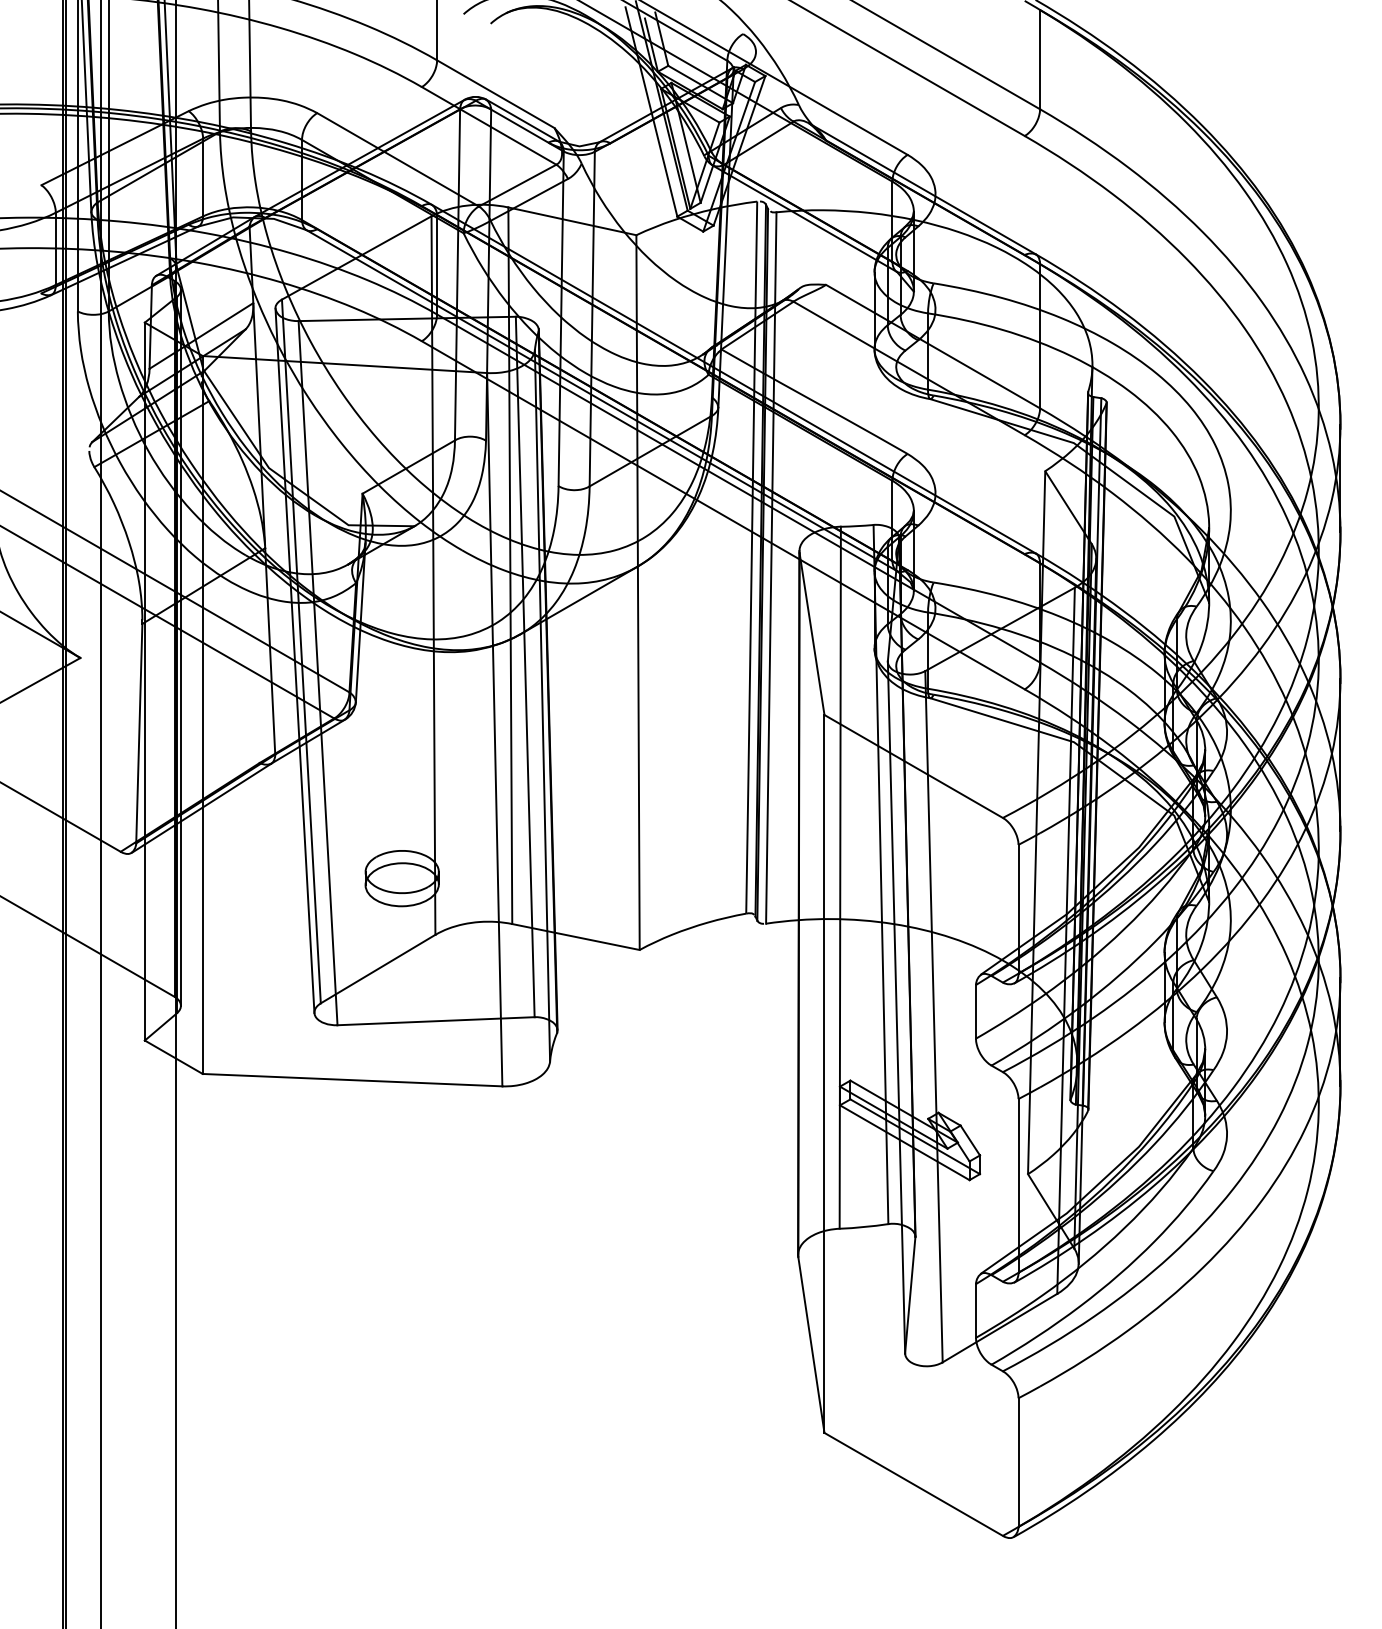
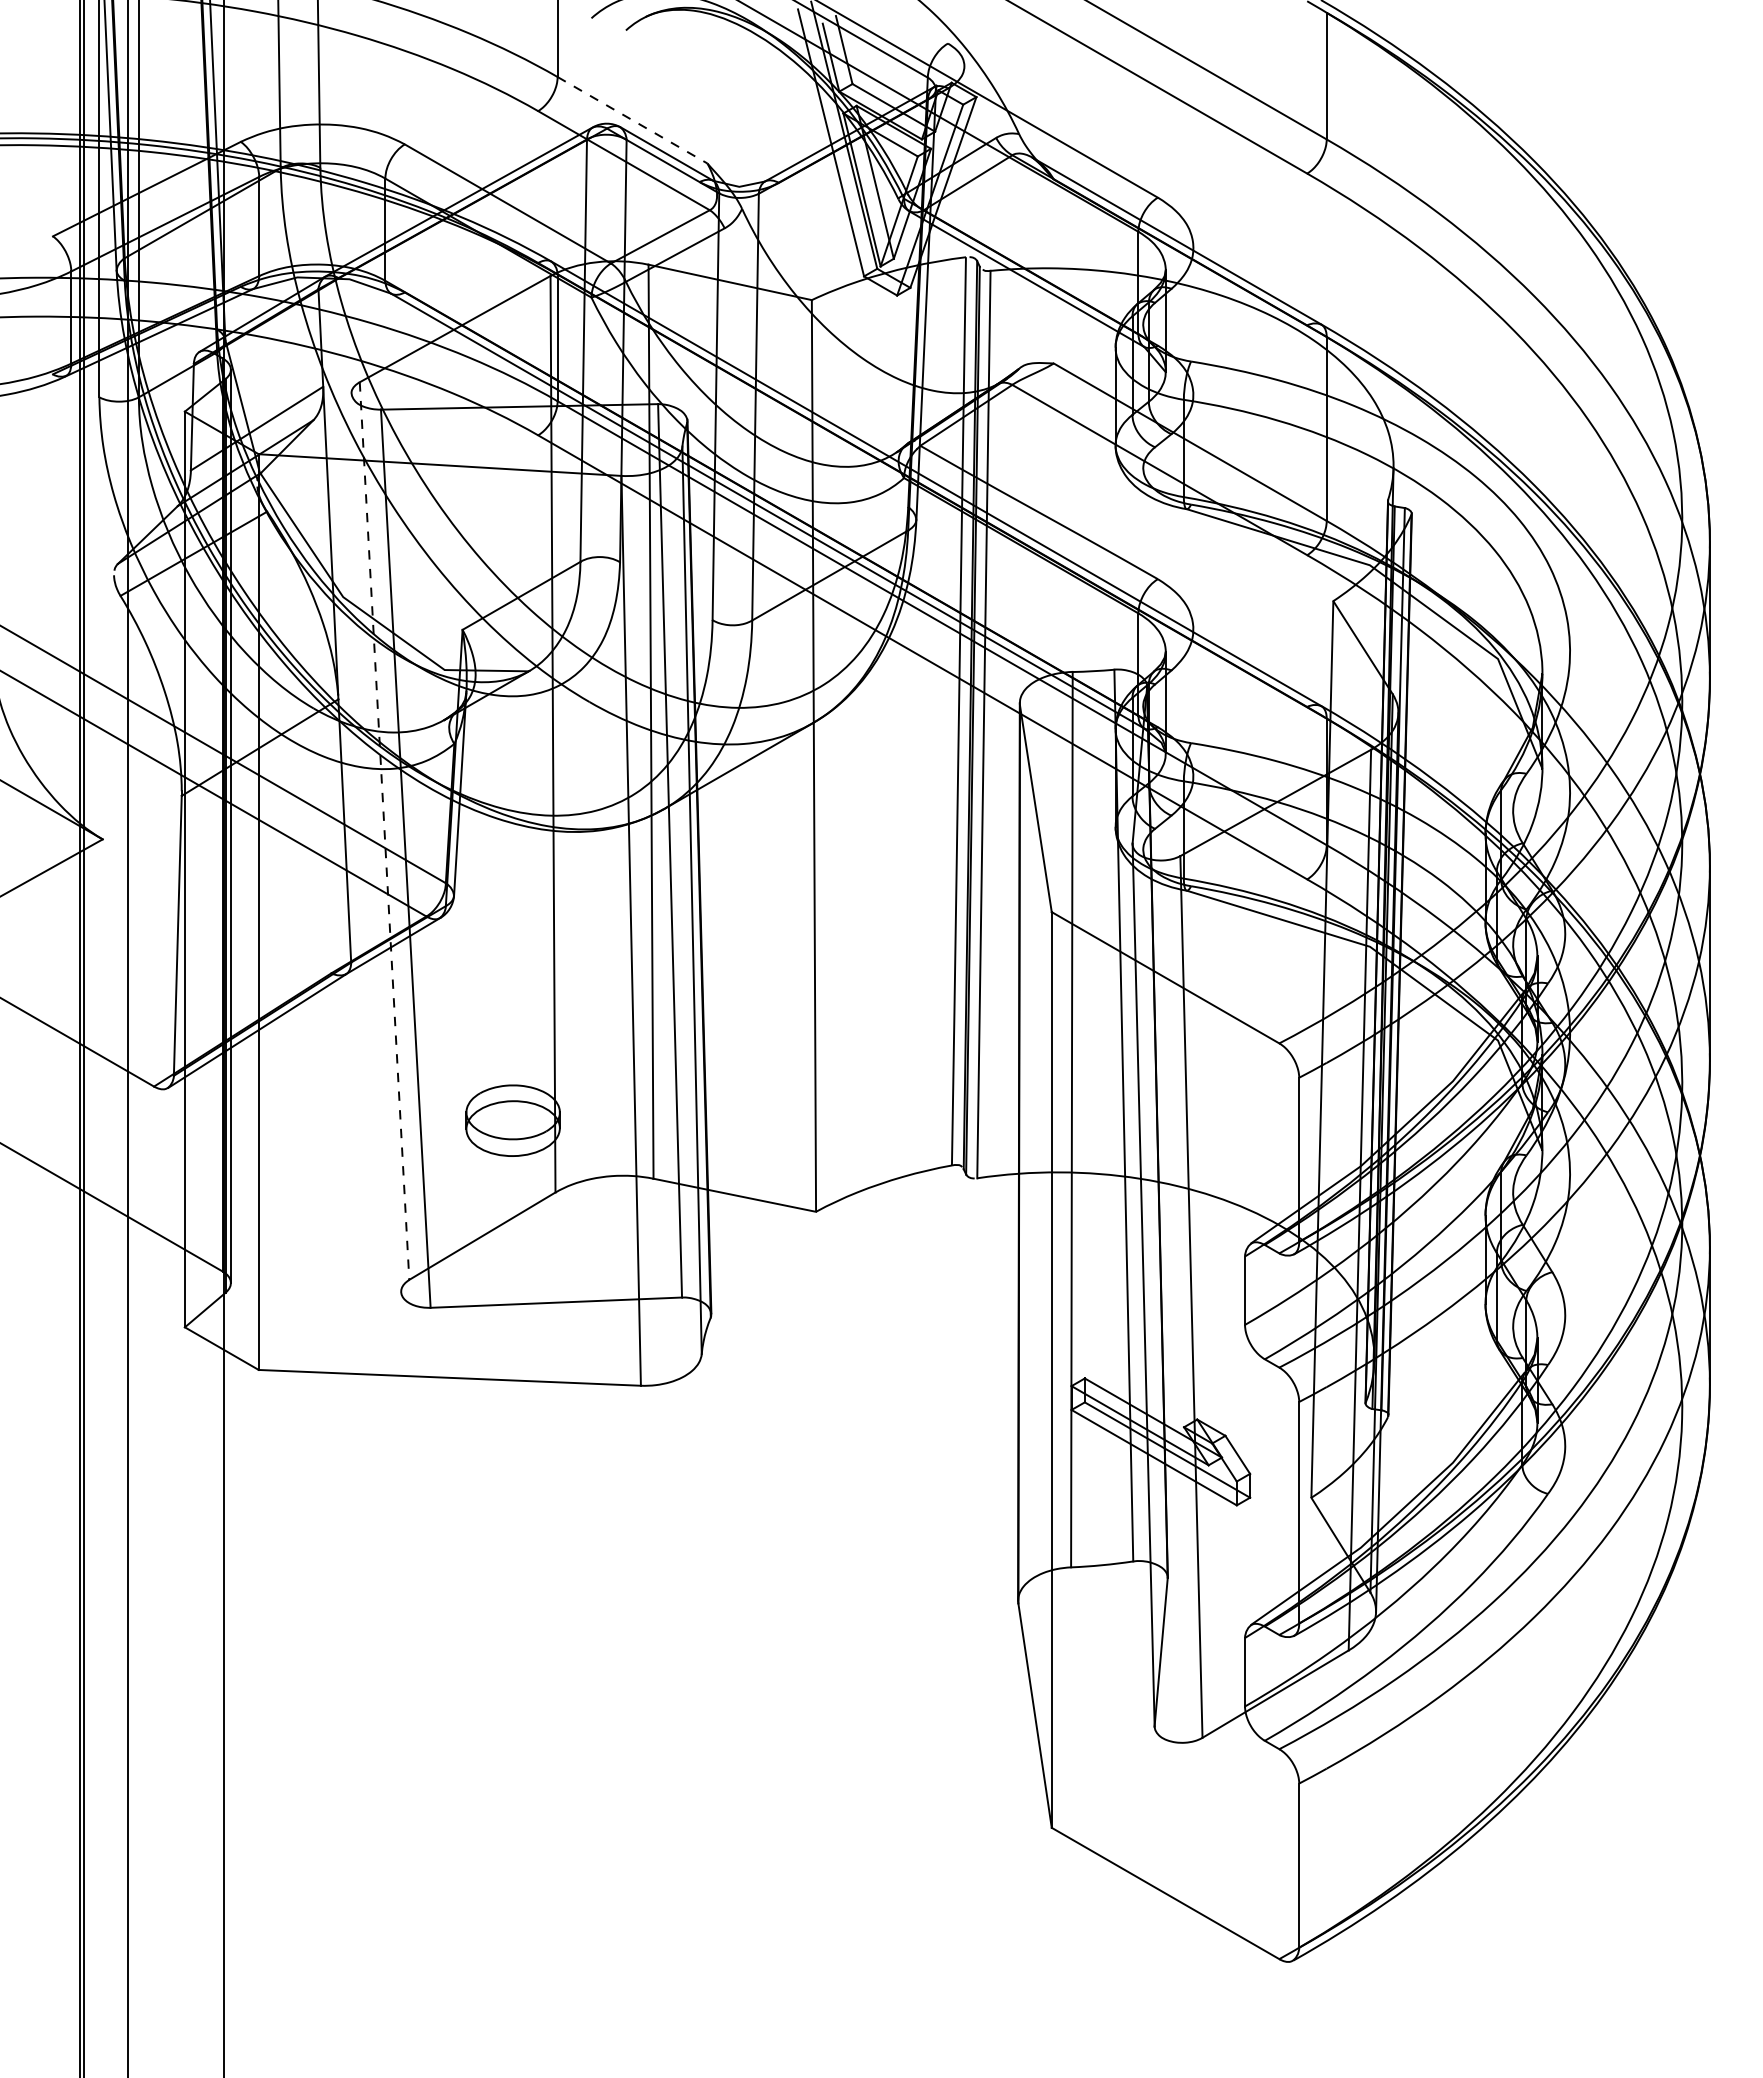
line: (495, 94) -> (632, 120), solid -> dashed
line: (301, 651) -> (384, 831), solid -> dashed
line: (295, 660) -> (376, 842), removed

